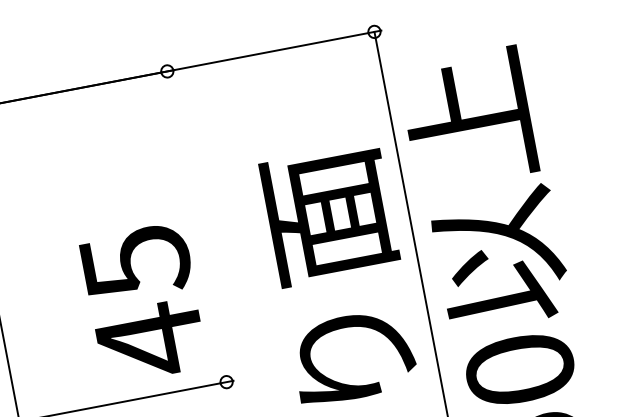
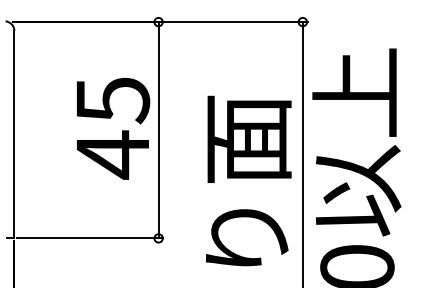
line: (196, 227) -> (158, 130), added
text: (144, 302) -> (113, 128), moved

